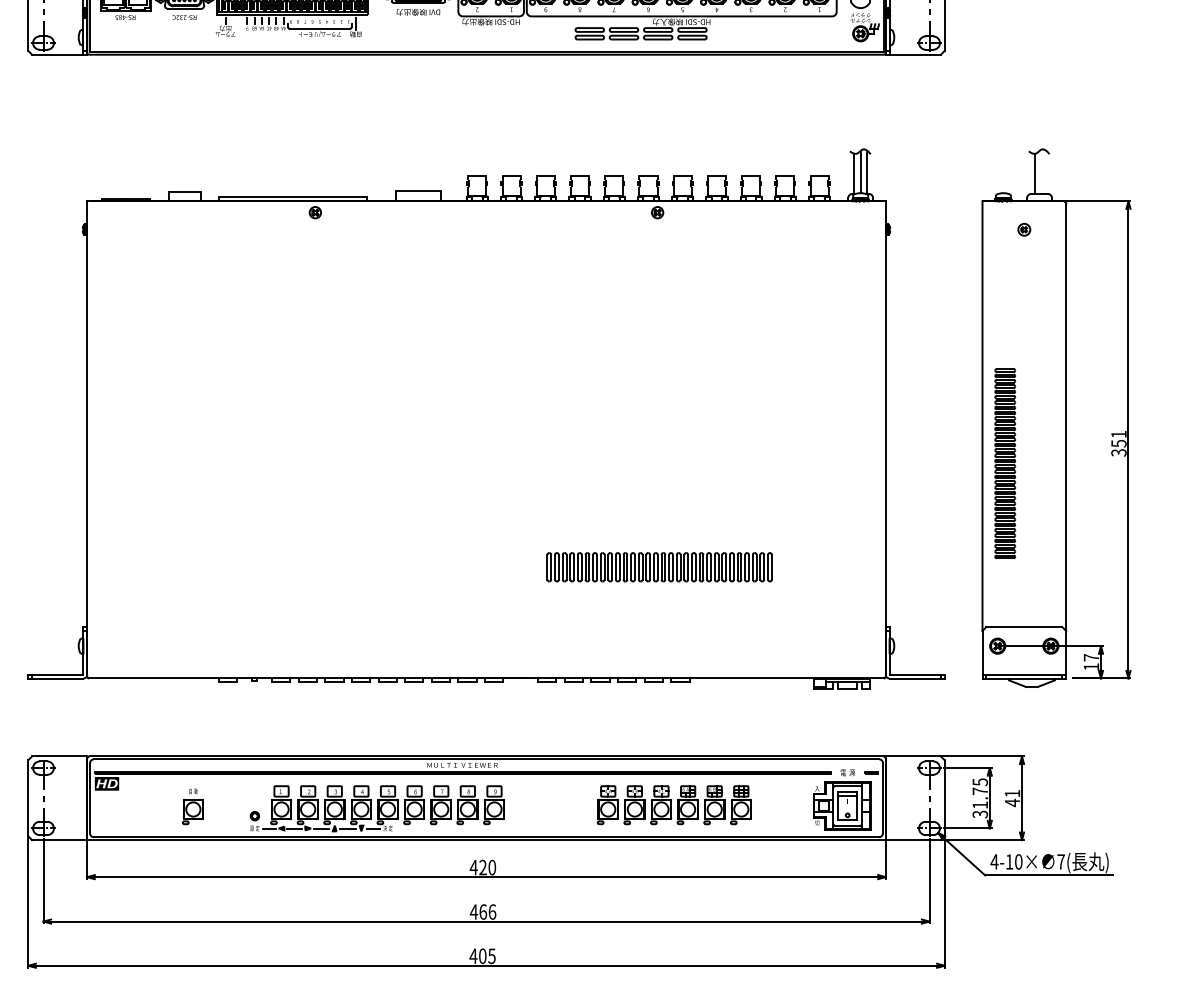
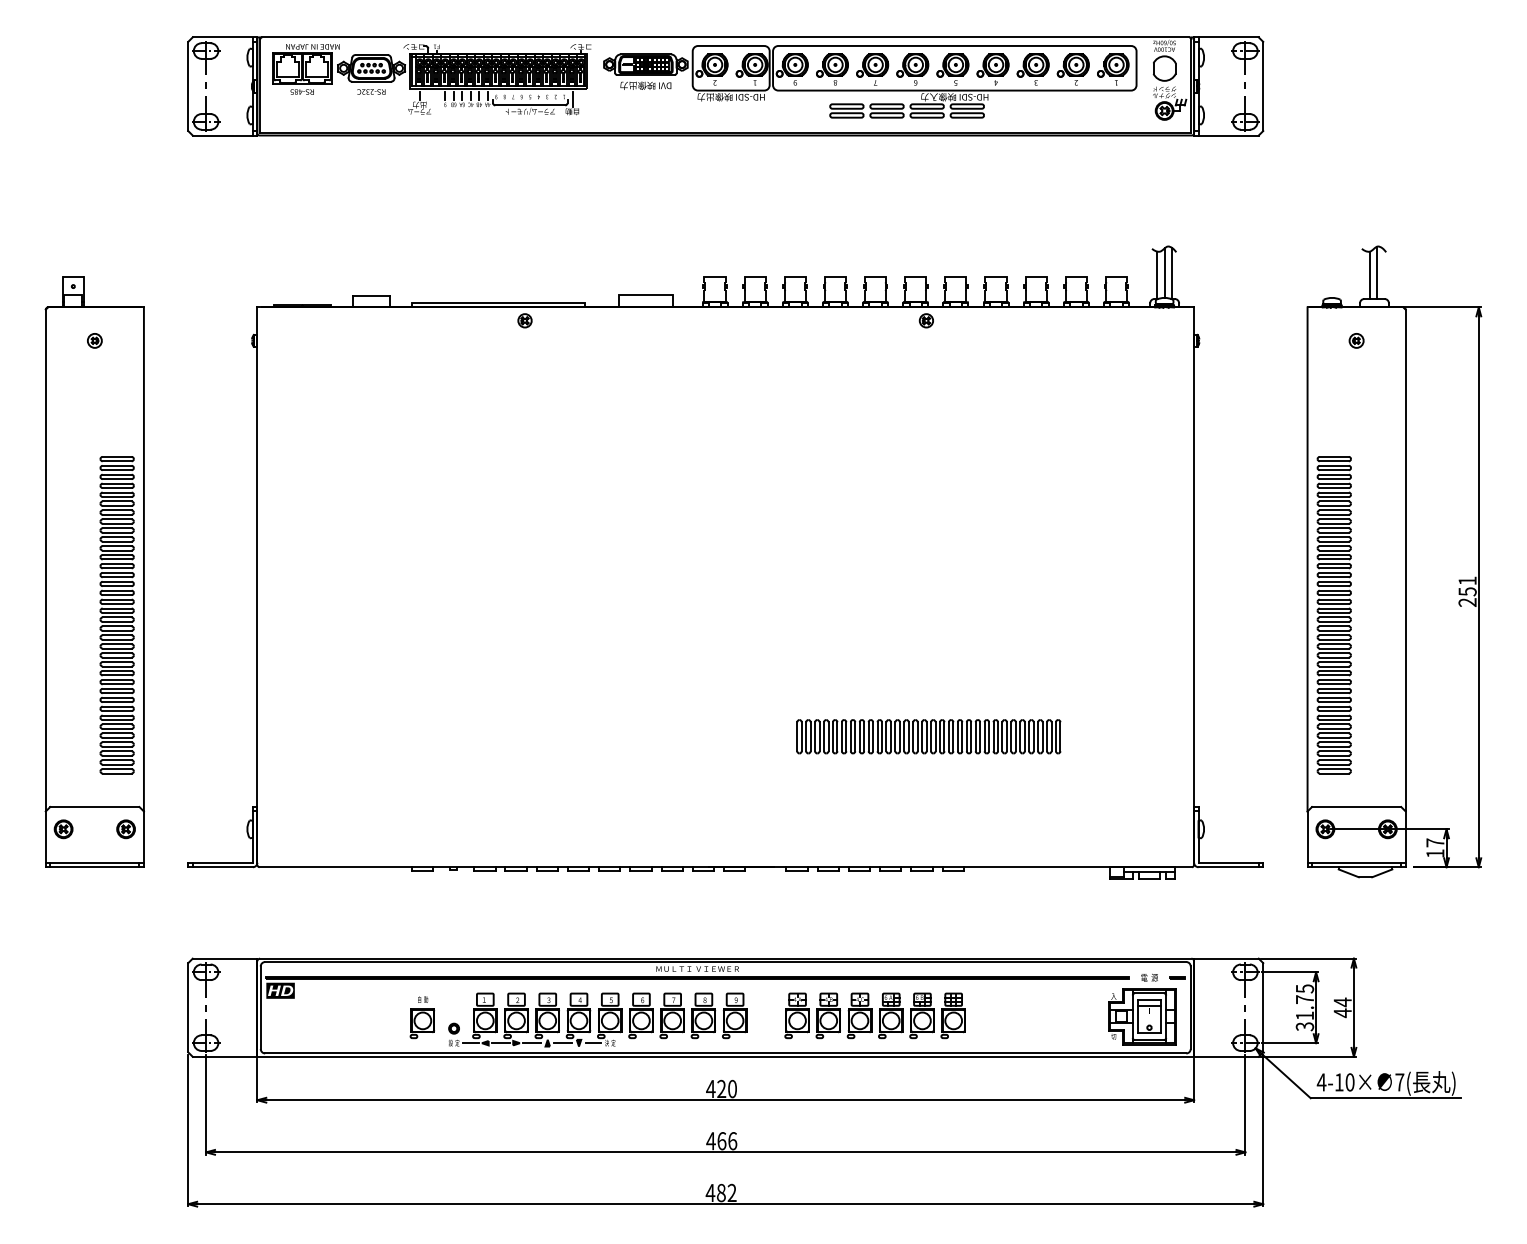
line: (1042, 172) -> (1377, 273), added
text: (1118, 452) -> (1467, 602), 351 -> 251
part: (1004, 463) -> (1333, 615), size x1.43
text: (1012, 793) -> (1342, 1002), 41 -> 44
part: (673, 804) -> (874, 1015), moved
part: (193, 806) -> (422, 1017), moved
text: (487, 955) -> (726, 1192), 405 -> 482

